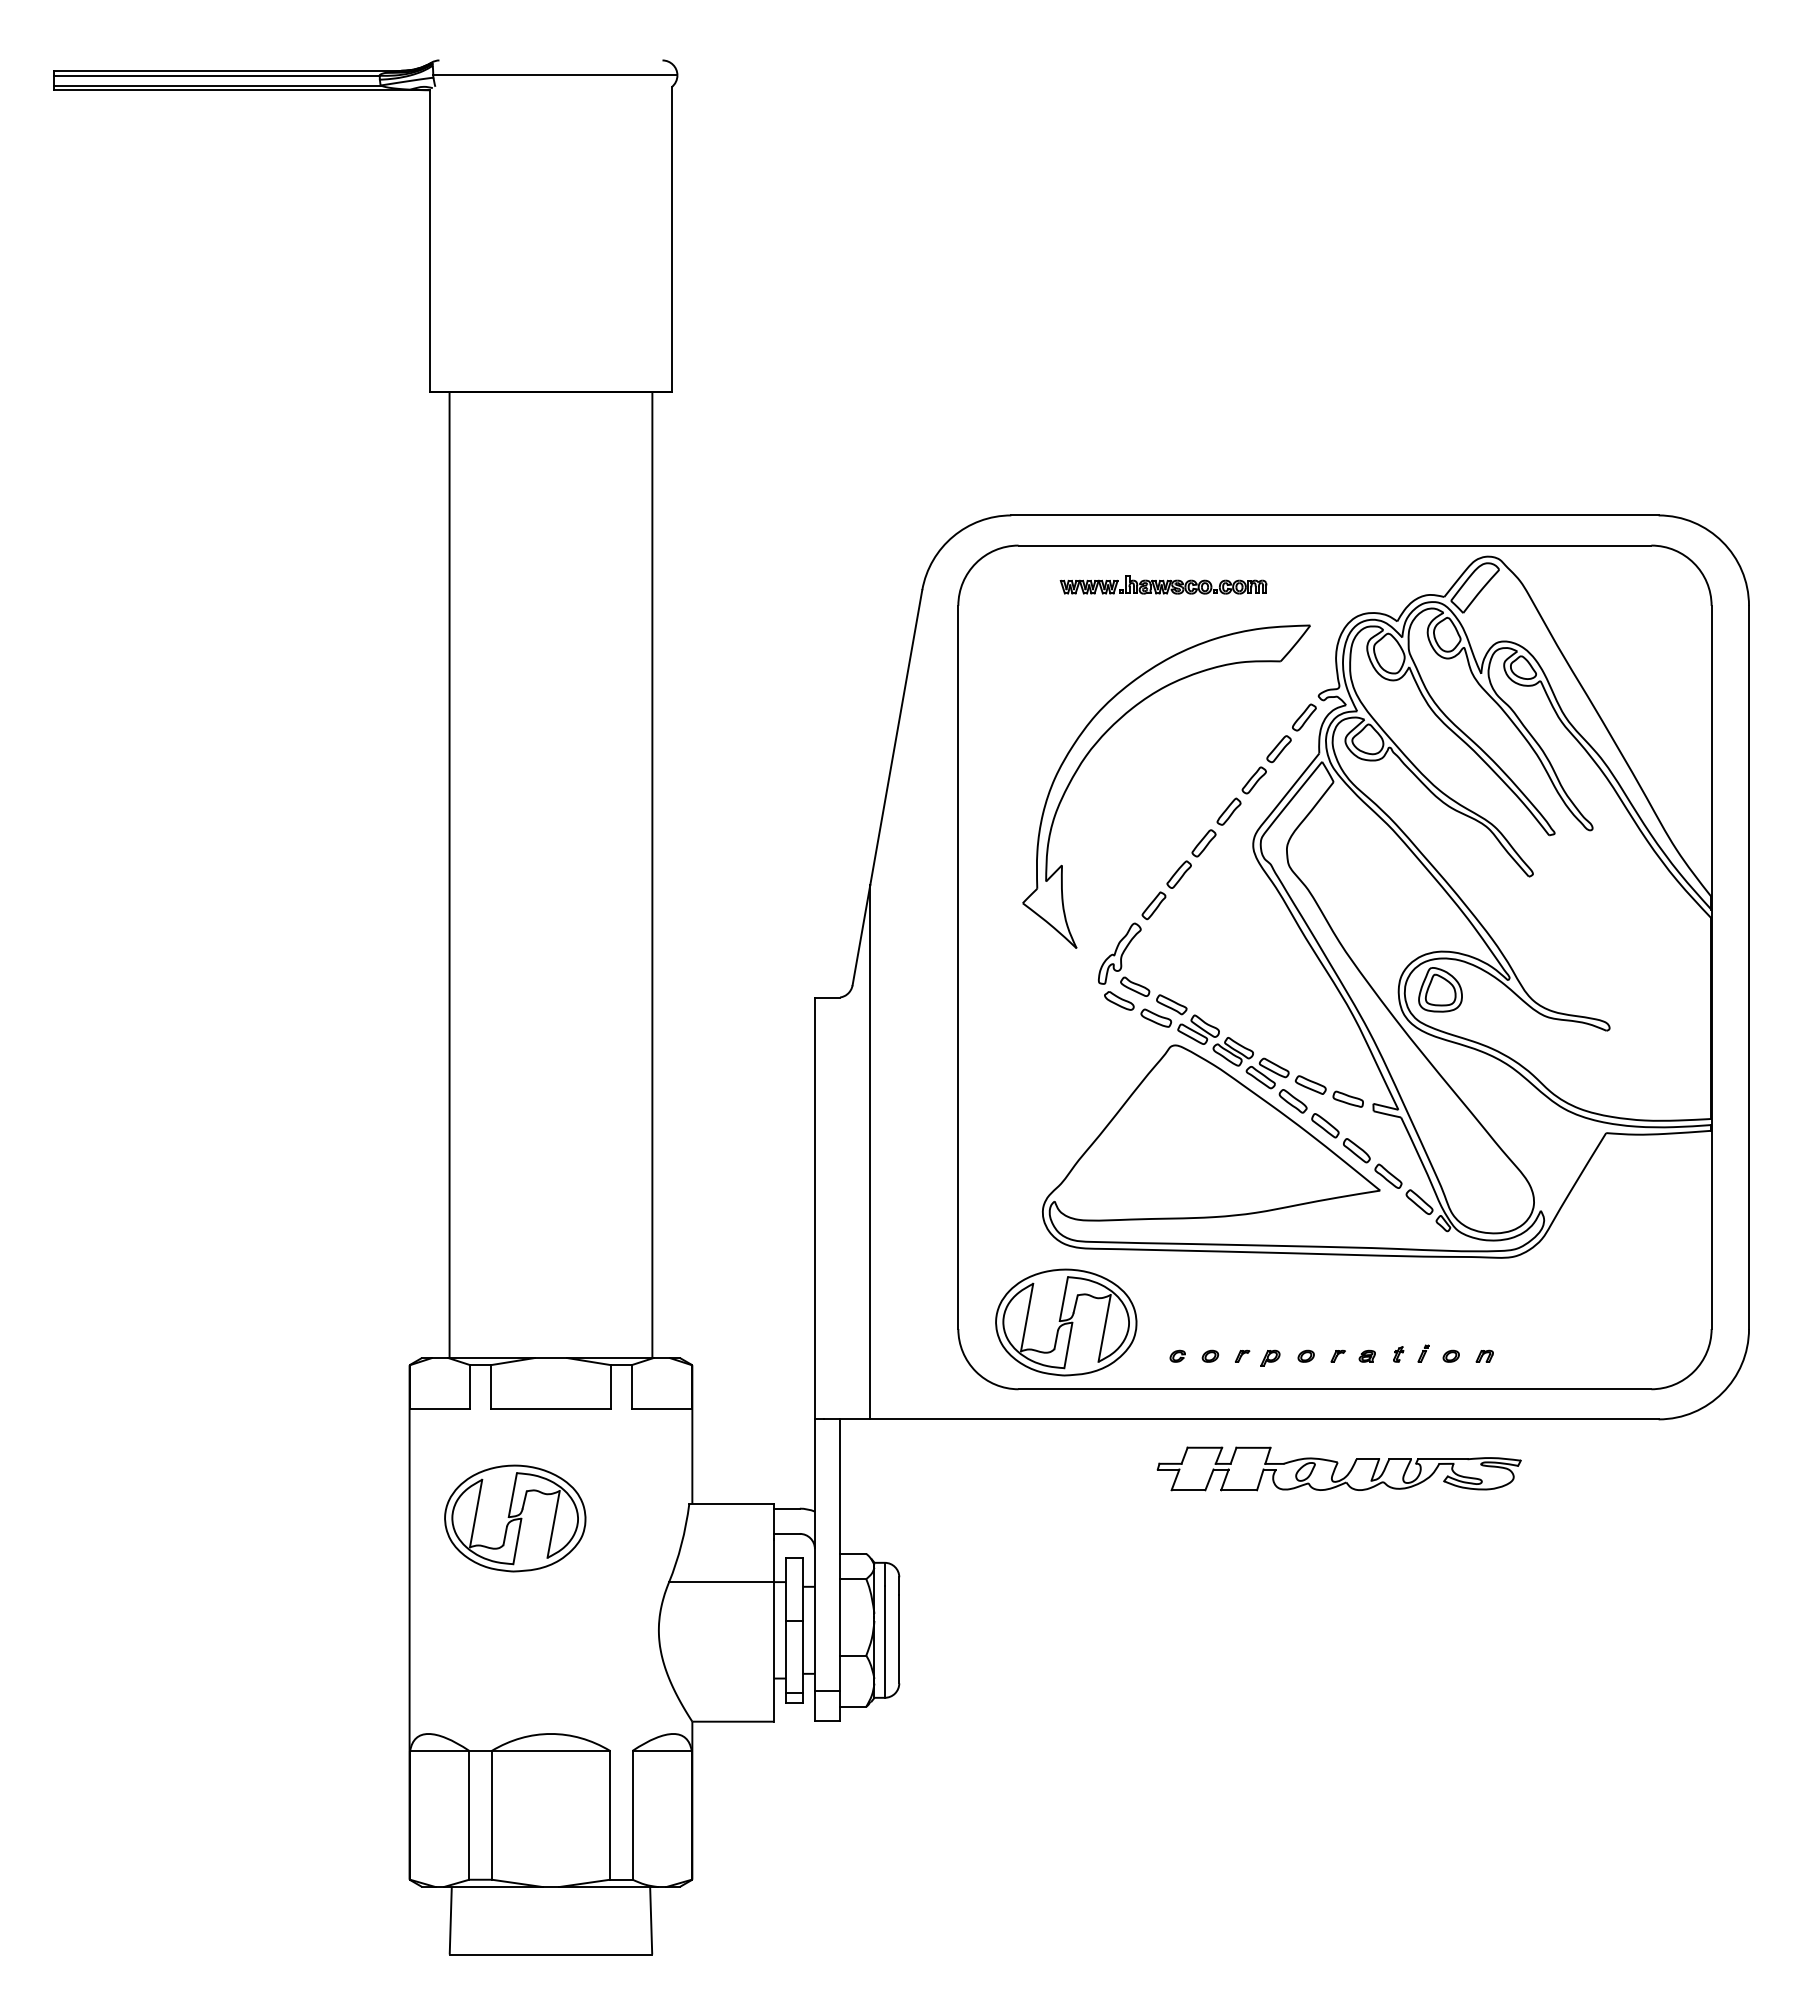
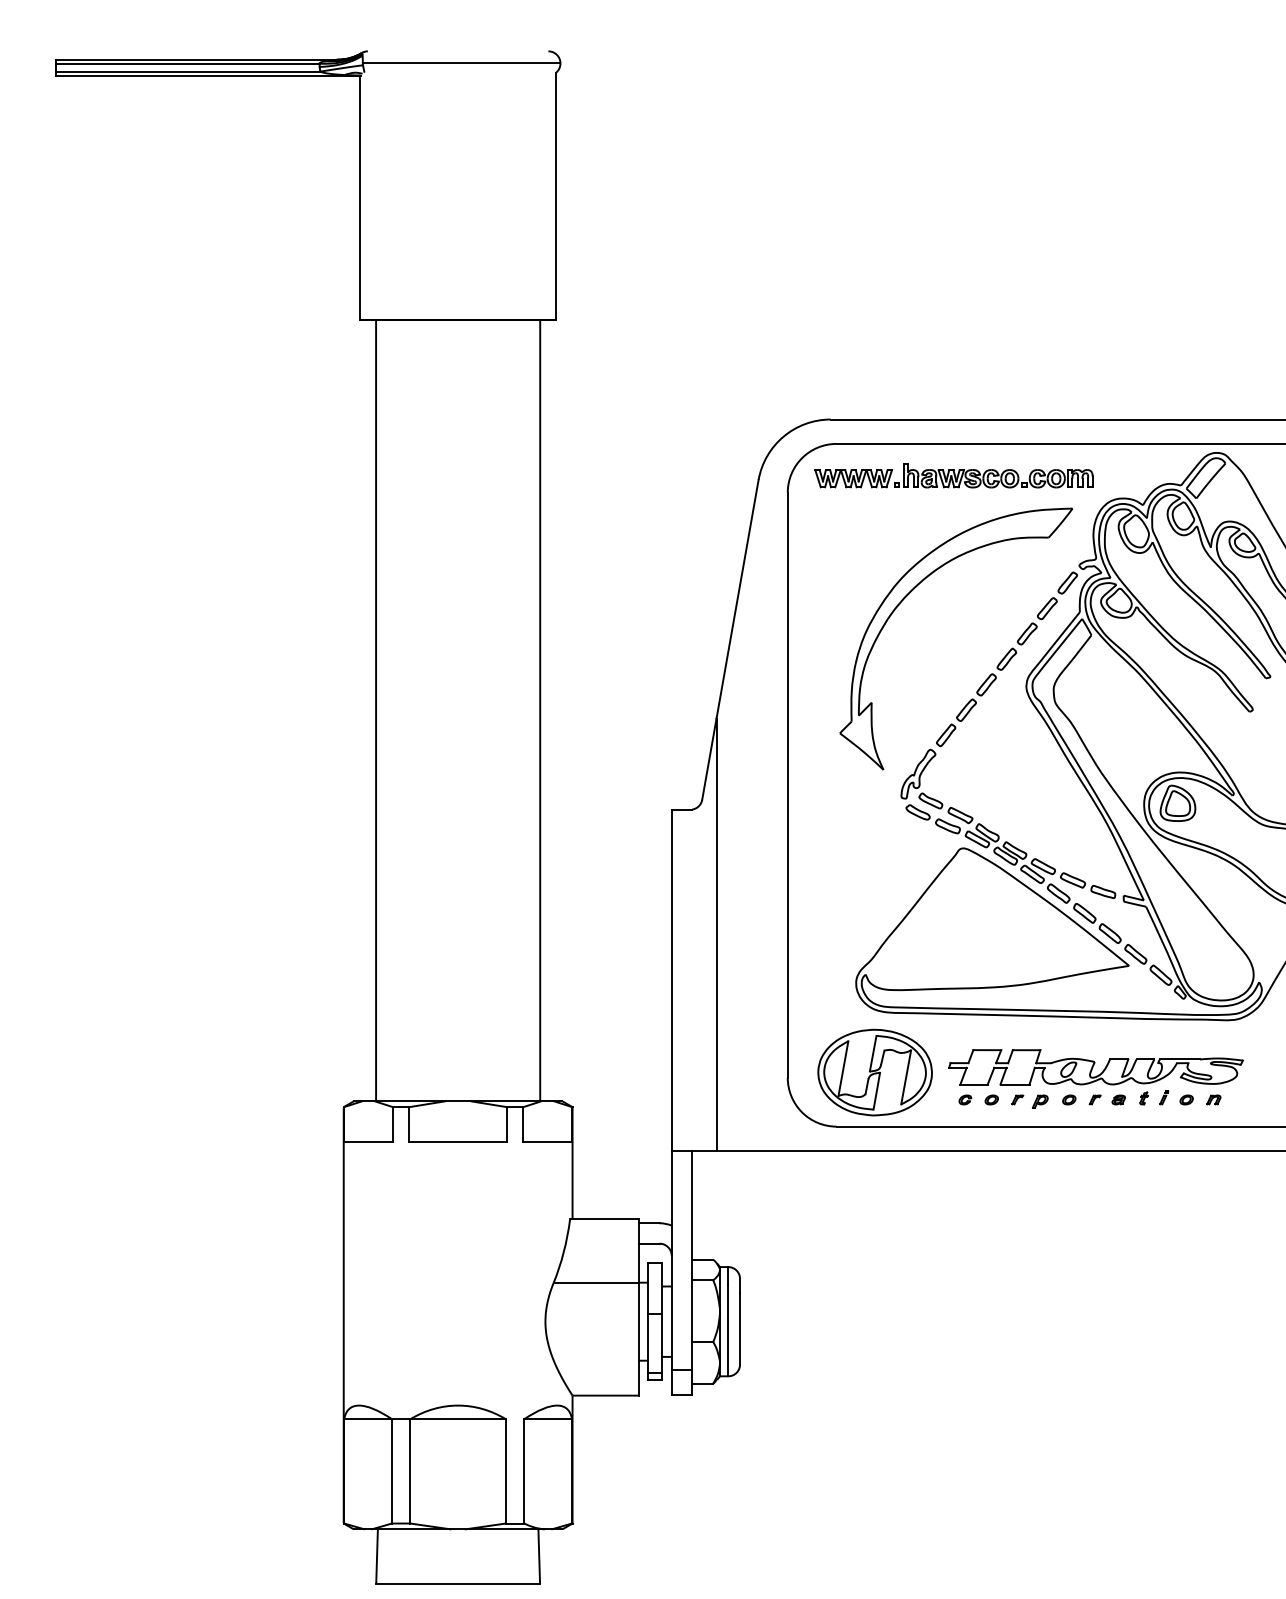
part: (1163, 584) -> (953, 475), size x1.67
part: (1338, 1468) -> (1095, 1066), moved
part: (515, 1518) -> (429, 1231), removed

